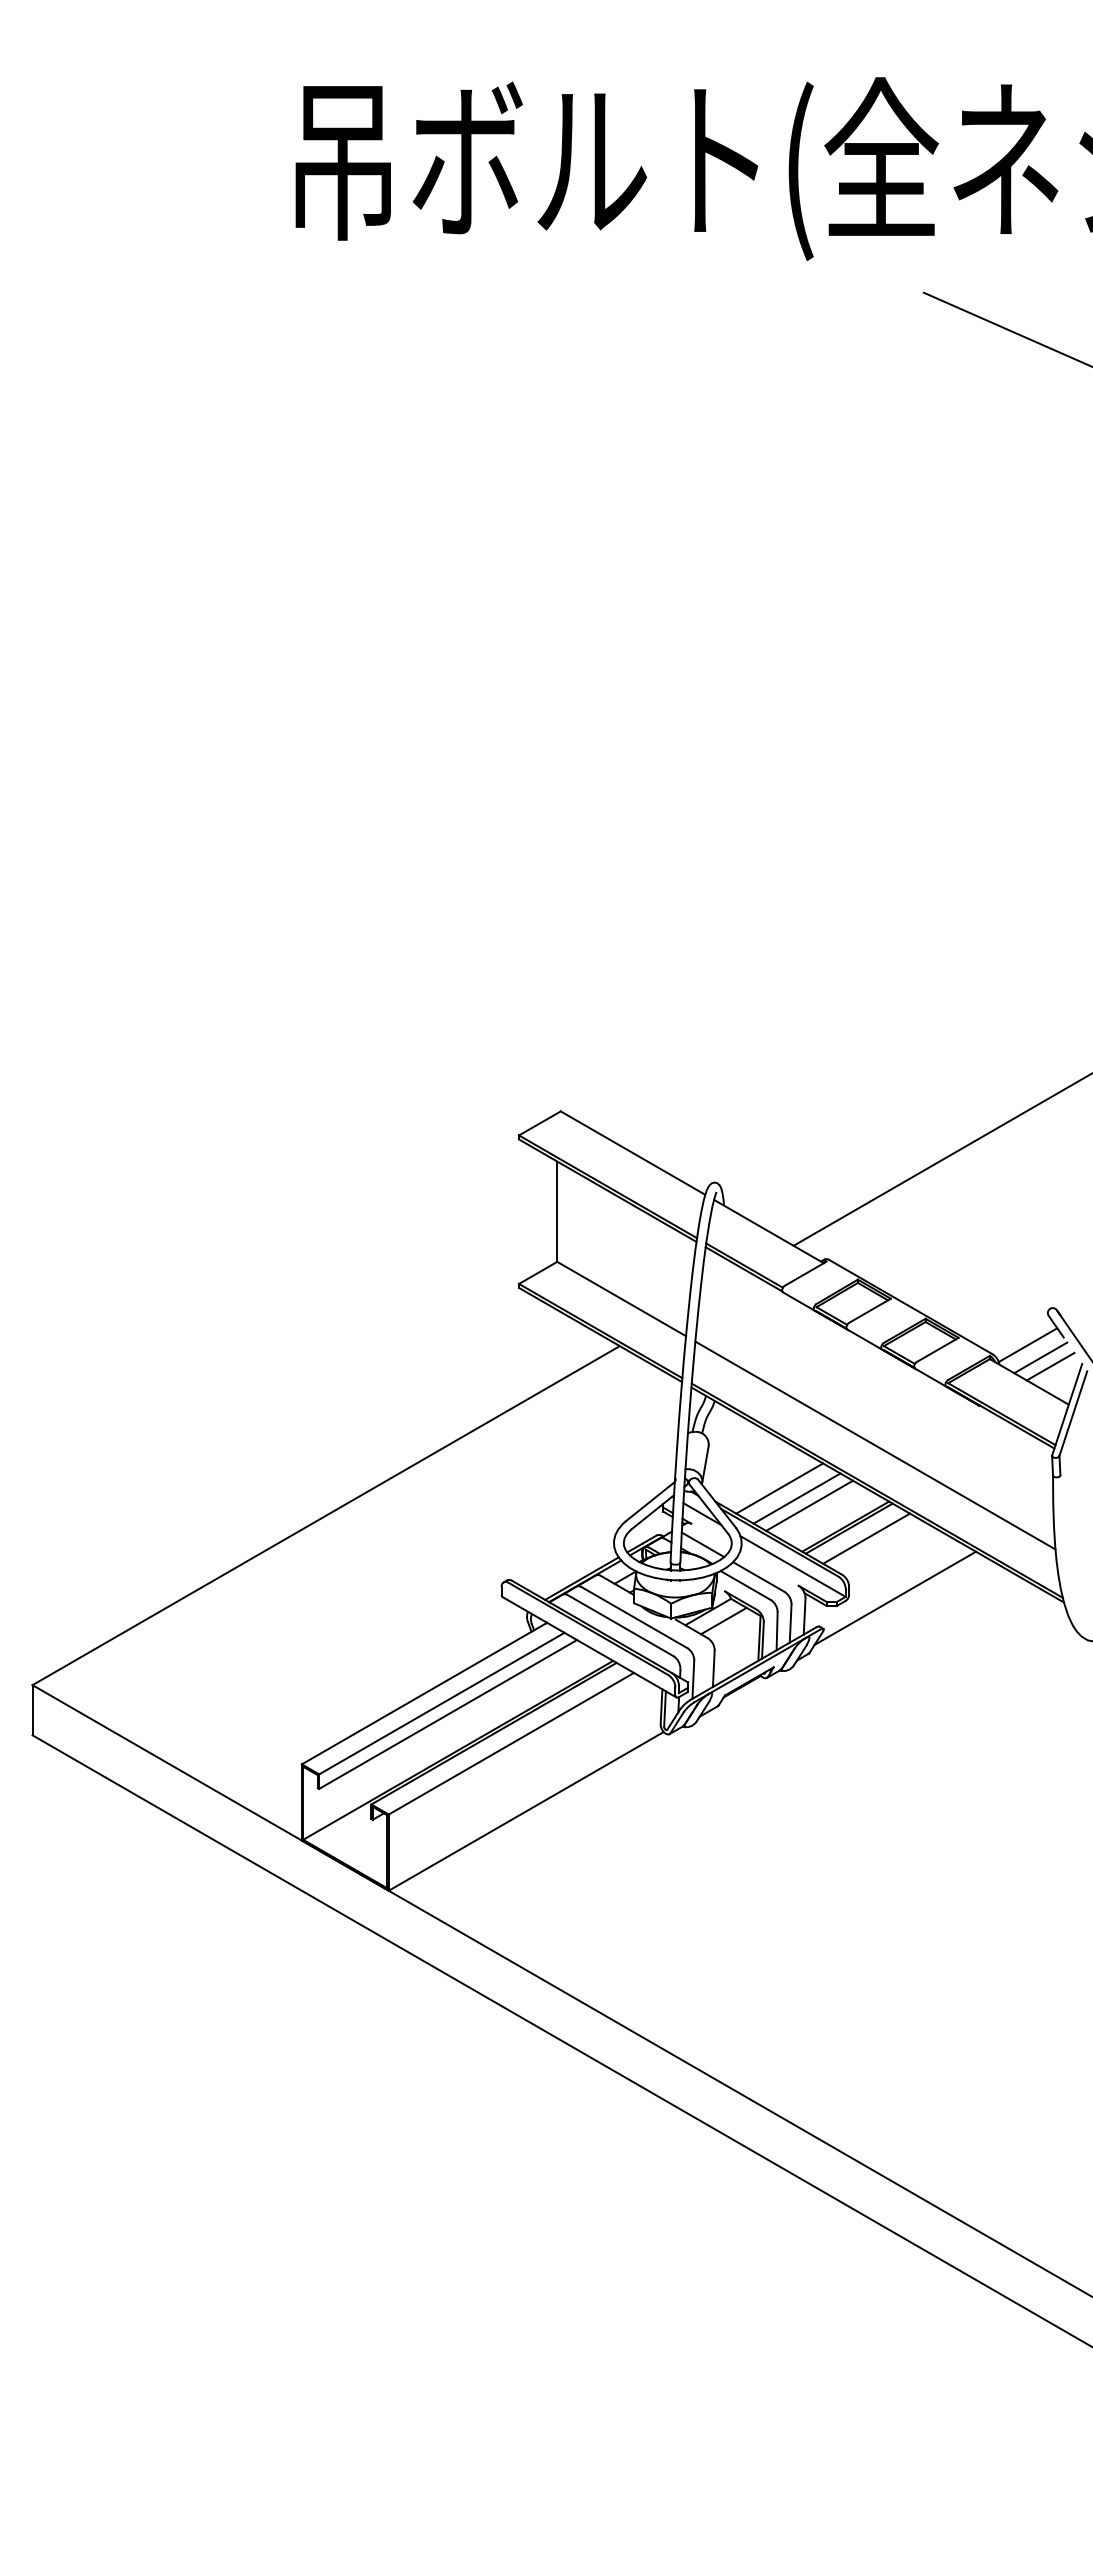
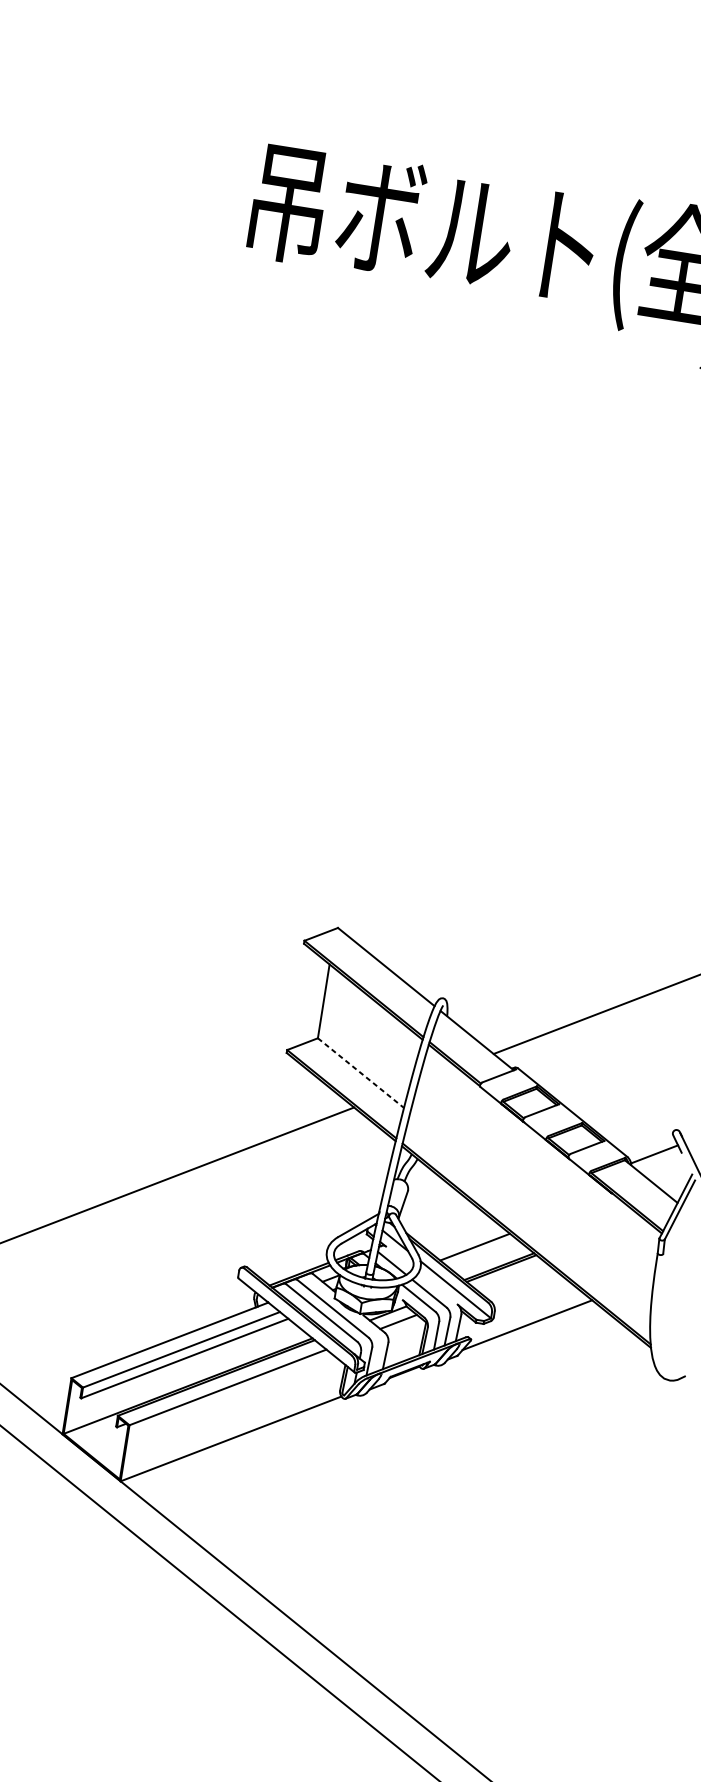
line: (622, 1299) -> (361, 1073), solid -> dashed
line: (1040, 1357) -> (662, 1164), removed
line: (1050, 1366) -> (668, 1172), removed
line: (875, 1445) -> (530, 1210), removed
line: (779, 1488) -> (455, 1230), removed
line: (796, 1498) -> (466, 1240), removed
line: (866, 1538) -> (513, 1277), removed

